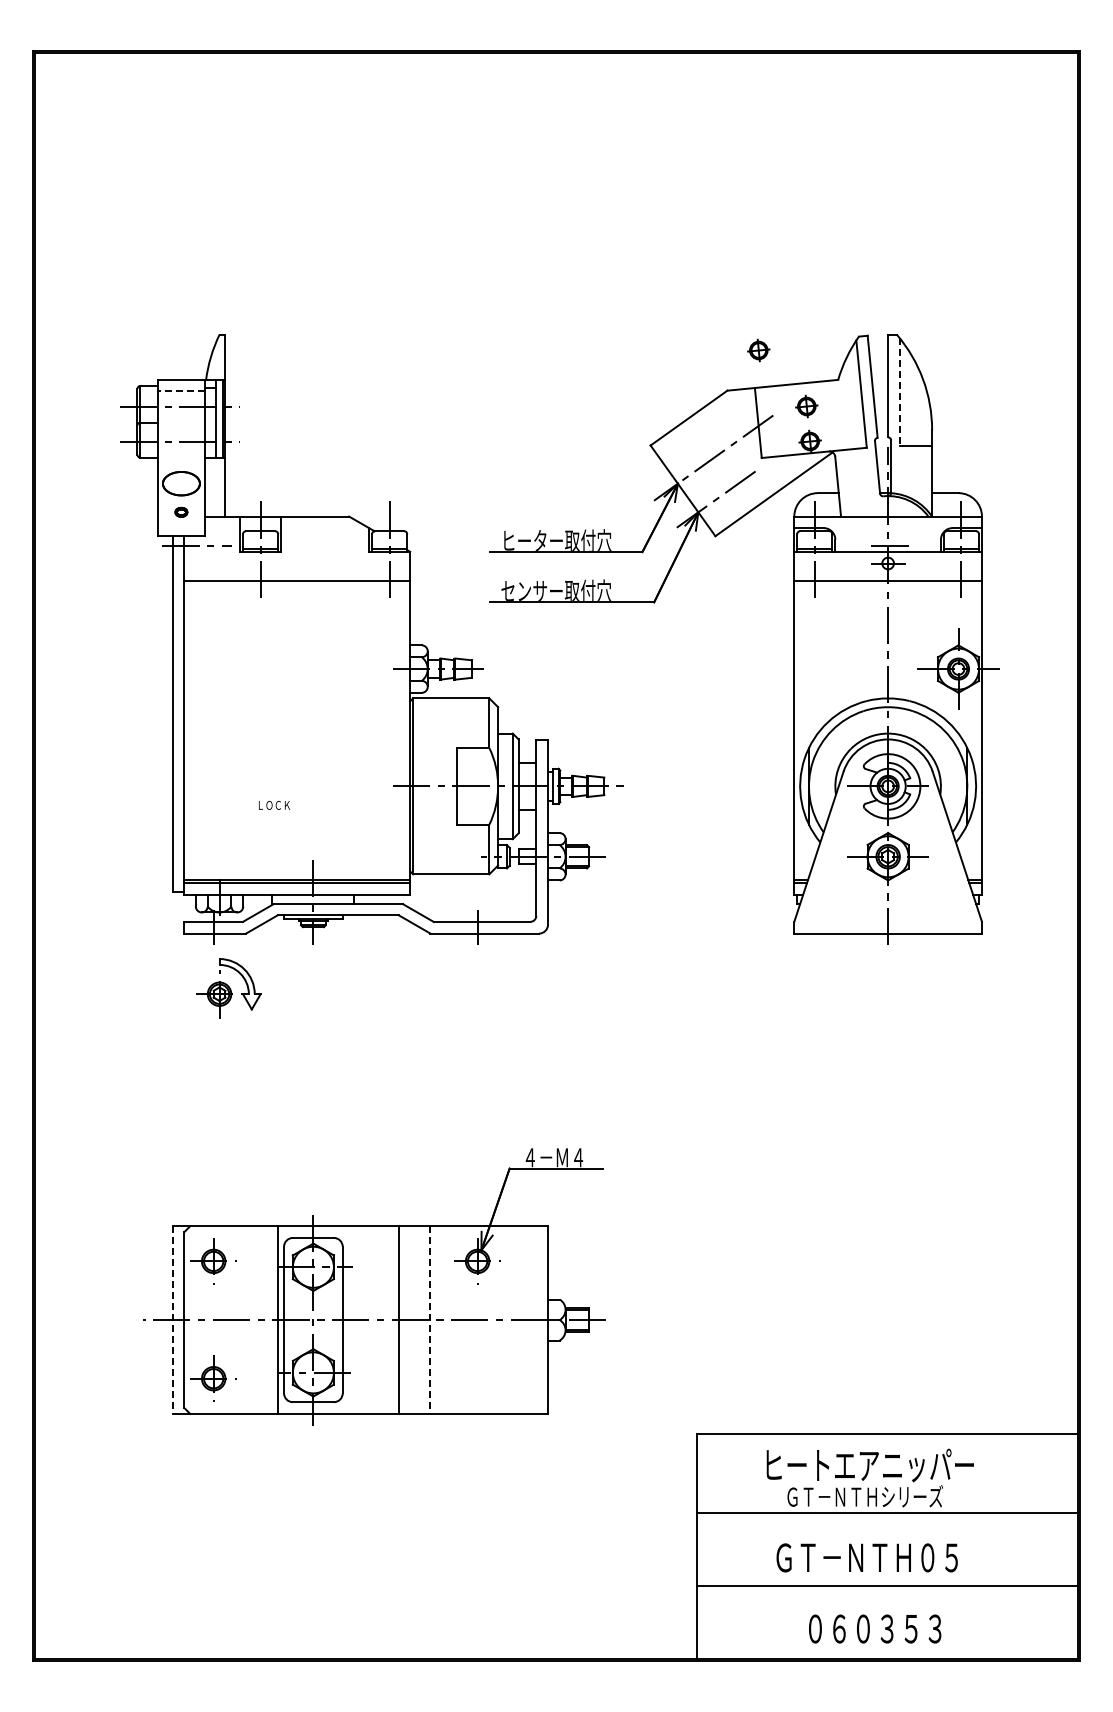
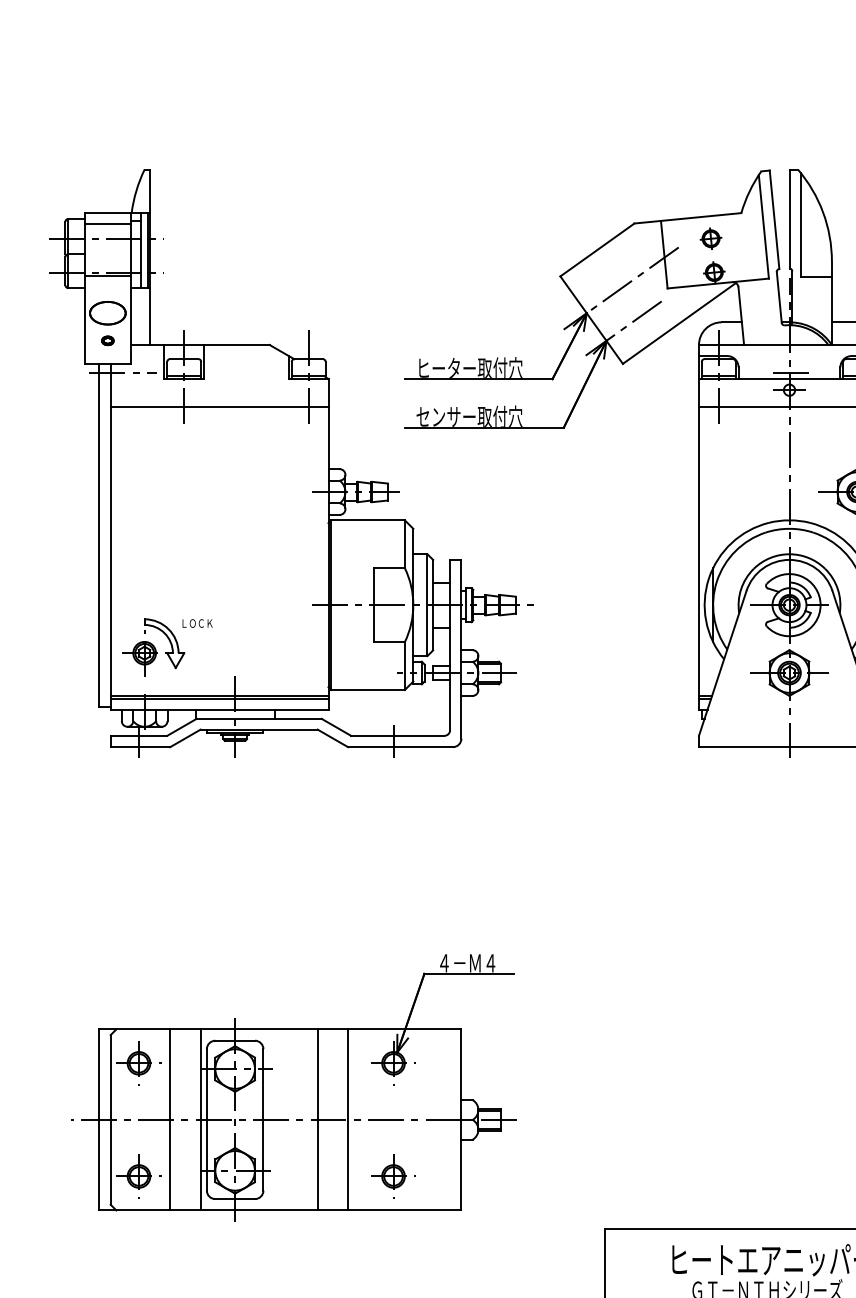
part: (758, 350) -> (664, 184), removed
line: (180, 390) -> (106, 223), dashed -> solid
line: (899, 392) -> (800, 225), dashed -> solid
line: (180, 445) -> (106, 276), added
part: (228, 988) -> (153, 647), moved
line: (246, 1319) -> (170, 1119), added
line: (172, 1320) -> (99, 1120), dashed -> solid
line: (430, 1320) -> (348, 1120), dashed -> solid
part: (477, 1378) -> (393, 1176), added

